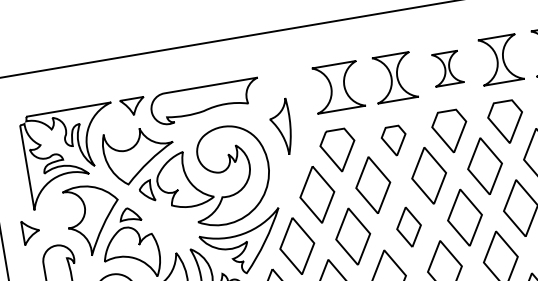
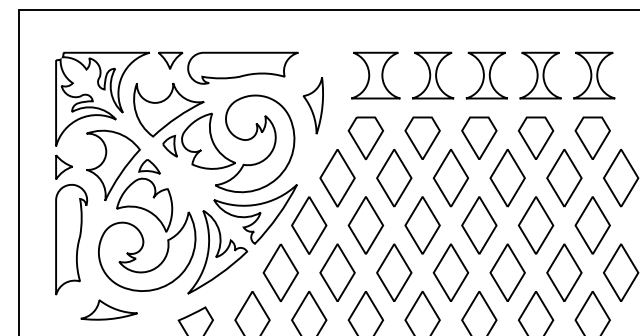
part: (447, 68) -> (486, 75), size x1.43
part: (394, 140) -> (422, 137), size x1.43
part: (408, 227) -> (422, 225), size x1.43
part: (30, 231) -> (63, 166), moved

